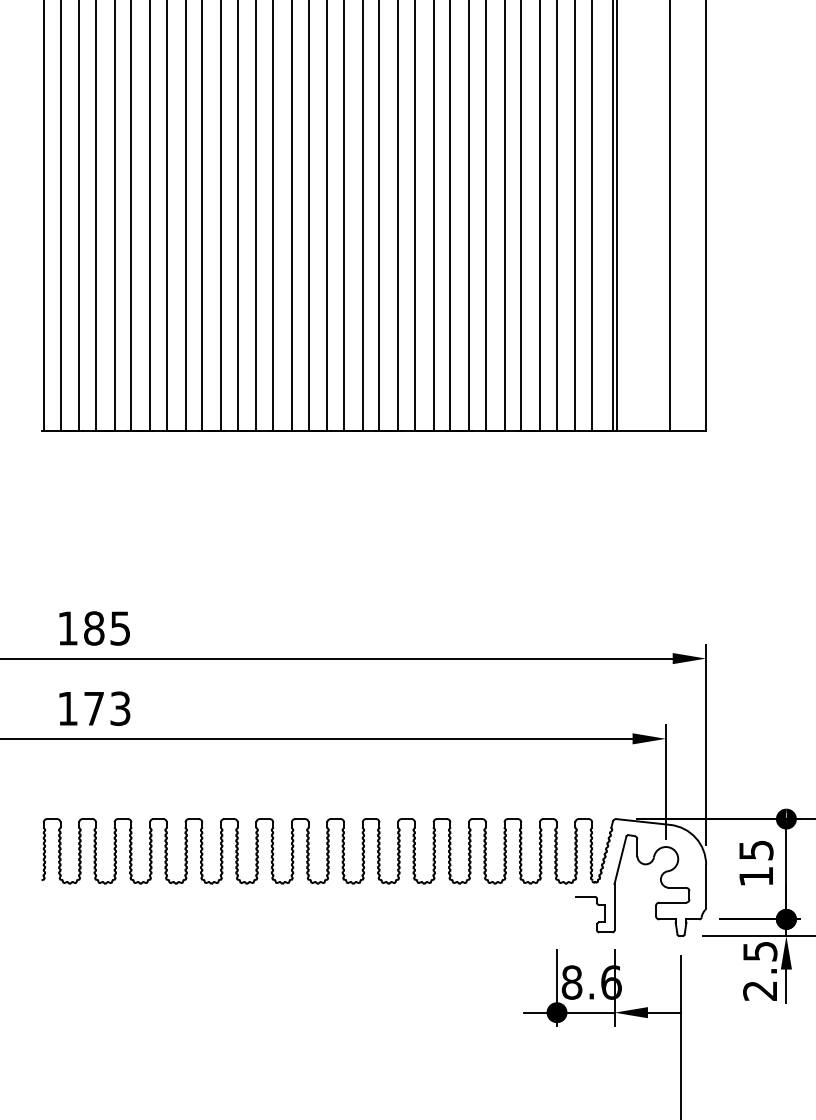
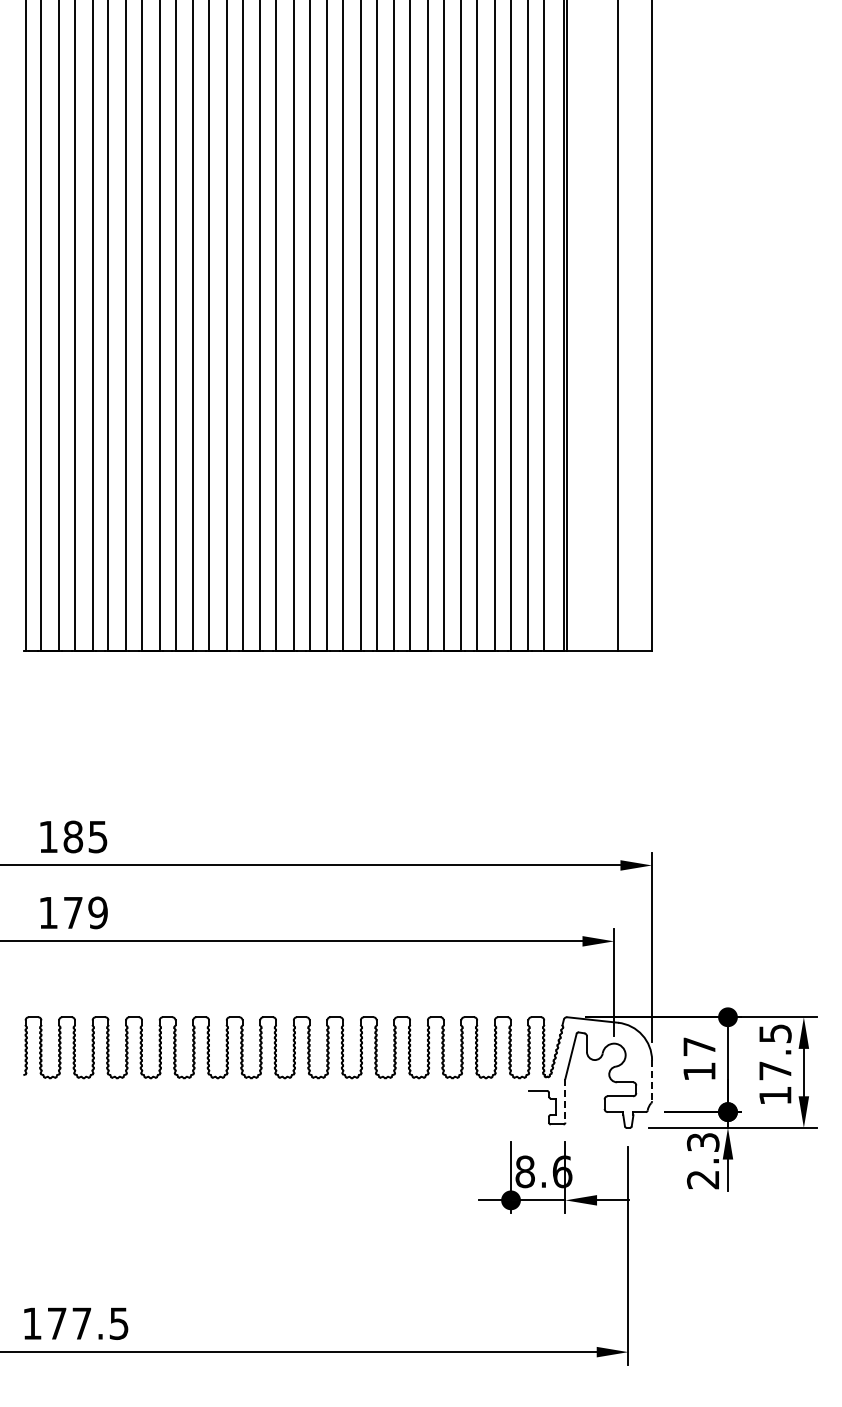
text: (119, 708) -> (97, 912), 173 -> 179
text: (756, 850) -> (699, 1046), 15 -> 17
line: (706, 887) -> (652, 1081), solid -> dashed
line: (614, 907) -> (565, 1100), solid -> dashed
text: (759, 951) -> (702, 1142), 2.5 -> 2.3

